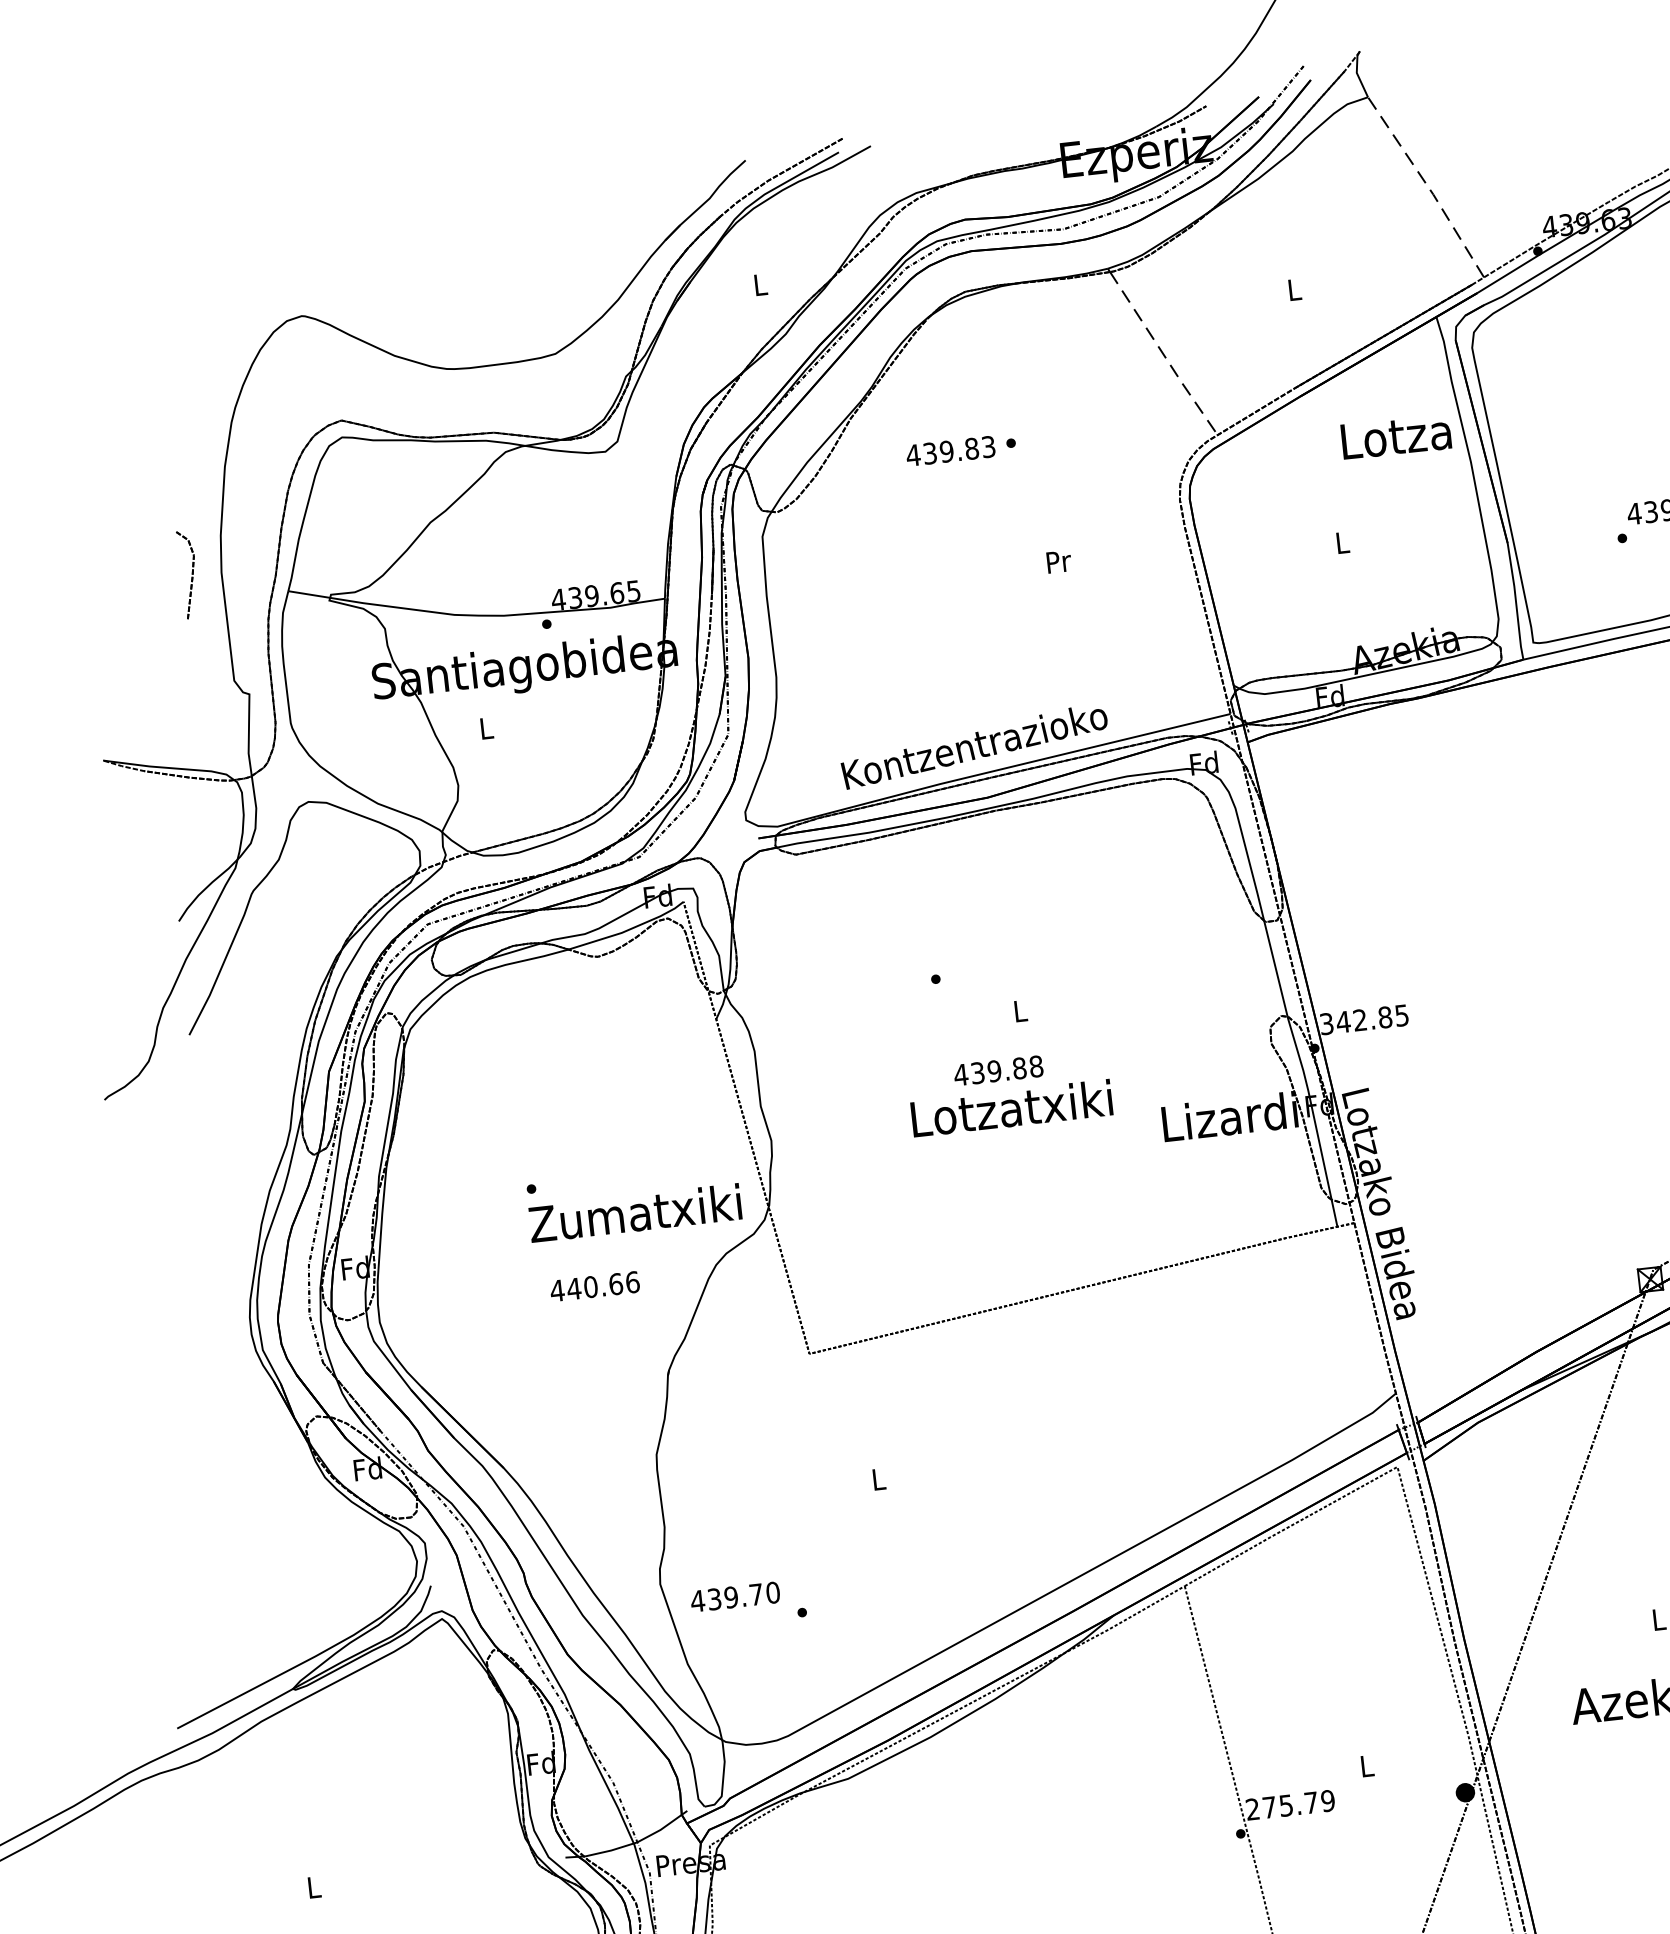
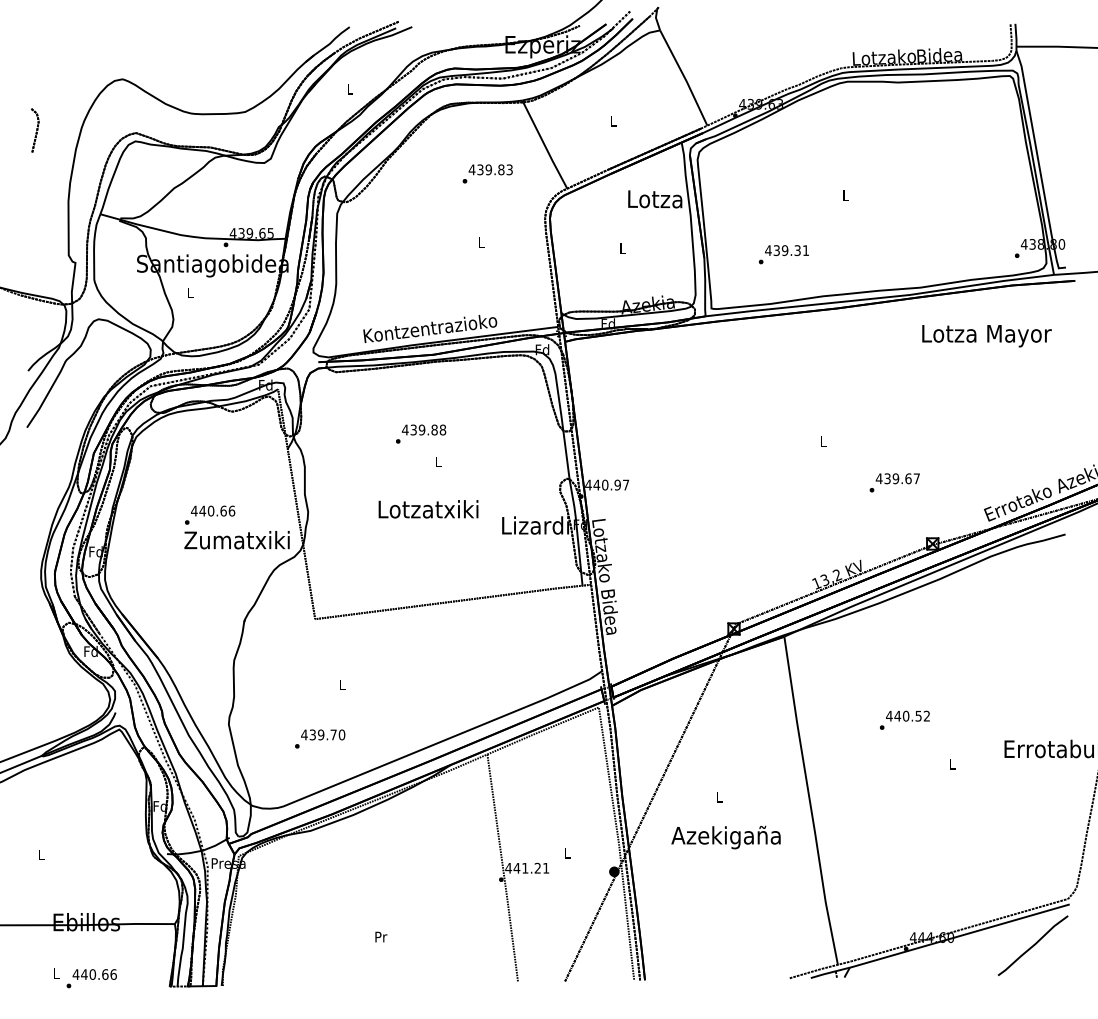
line: (1427, 186) -> (684, 77), dashed -> solid
line: (1164, 355) -> (545, 146), dashed -> solid
text: (950, 450) -> (490, 169), moved
text: (1059, 561) -> (482, 242), Pr -> L
part: (189, 574) -> (35, 130), moved
text: (1364, 1018) -> (607, 484), 342.85 -> 440.97
text: (999, 1069) -> (424, 429), moved
text: (595, 1285) -> (213, 510), moved
text: (735, 1596) -> (323, 734), moved
text: (1290, 1803) -> (527, 867), 275.79 -> 441.21

